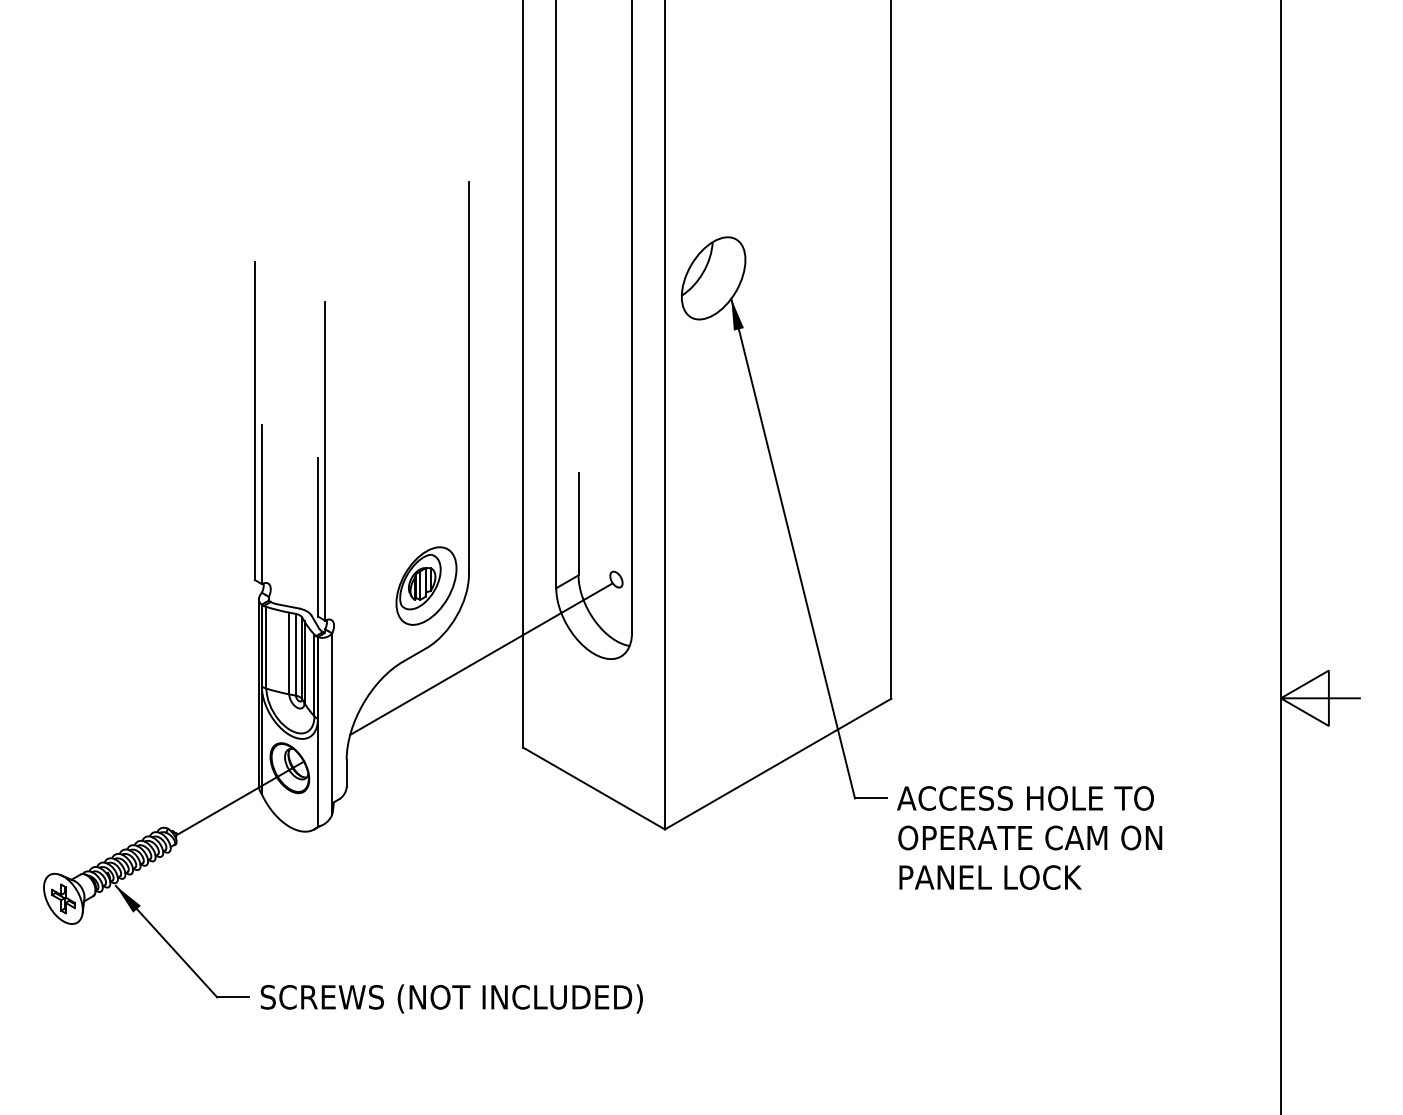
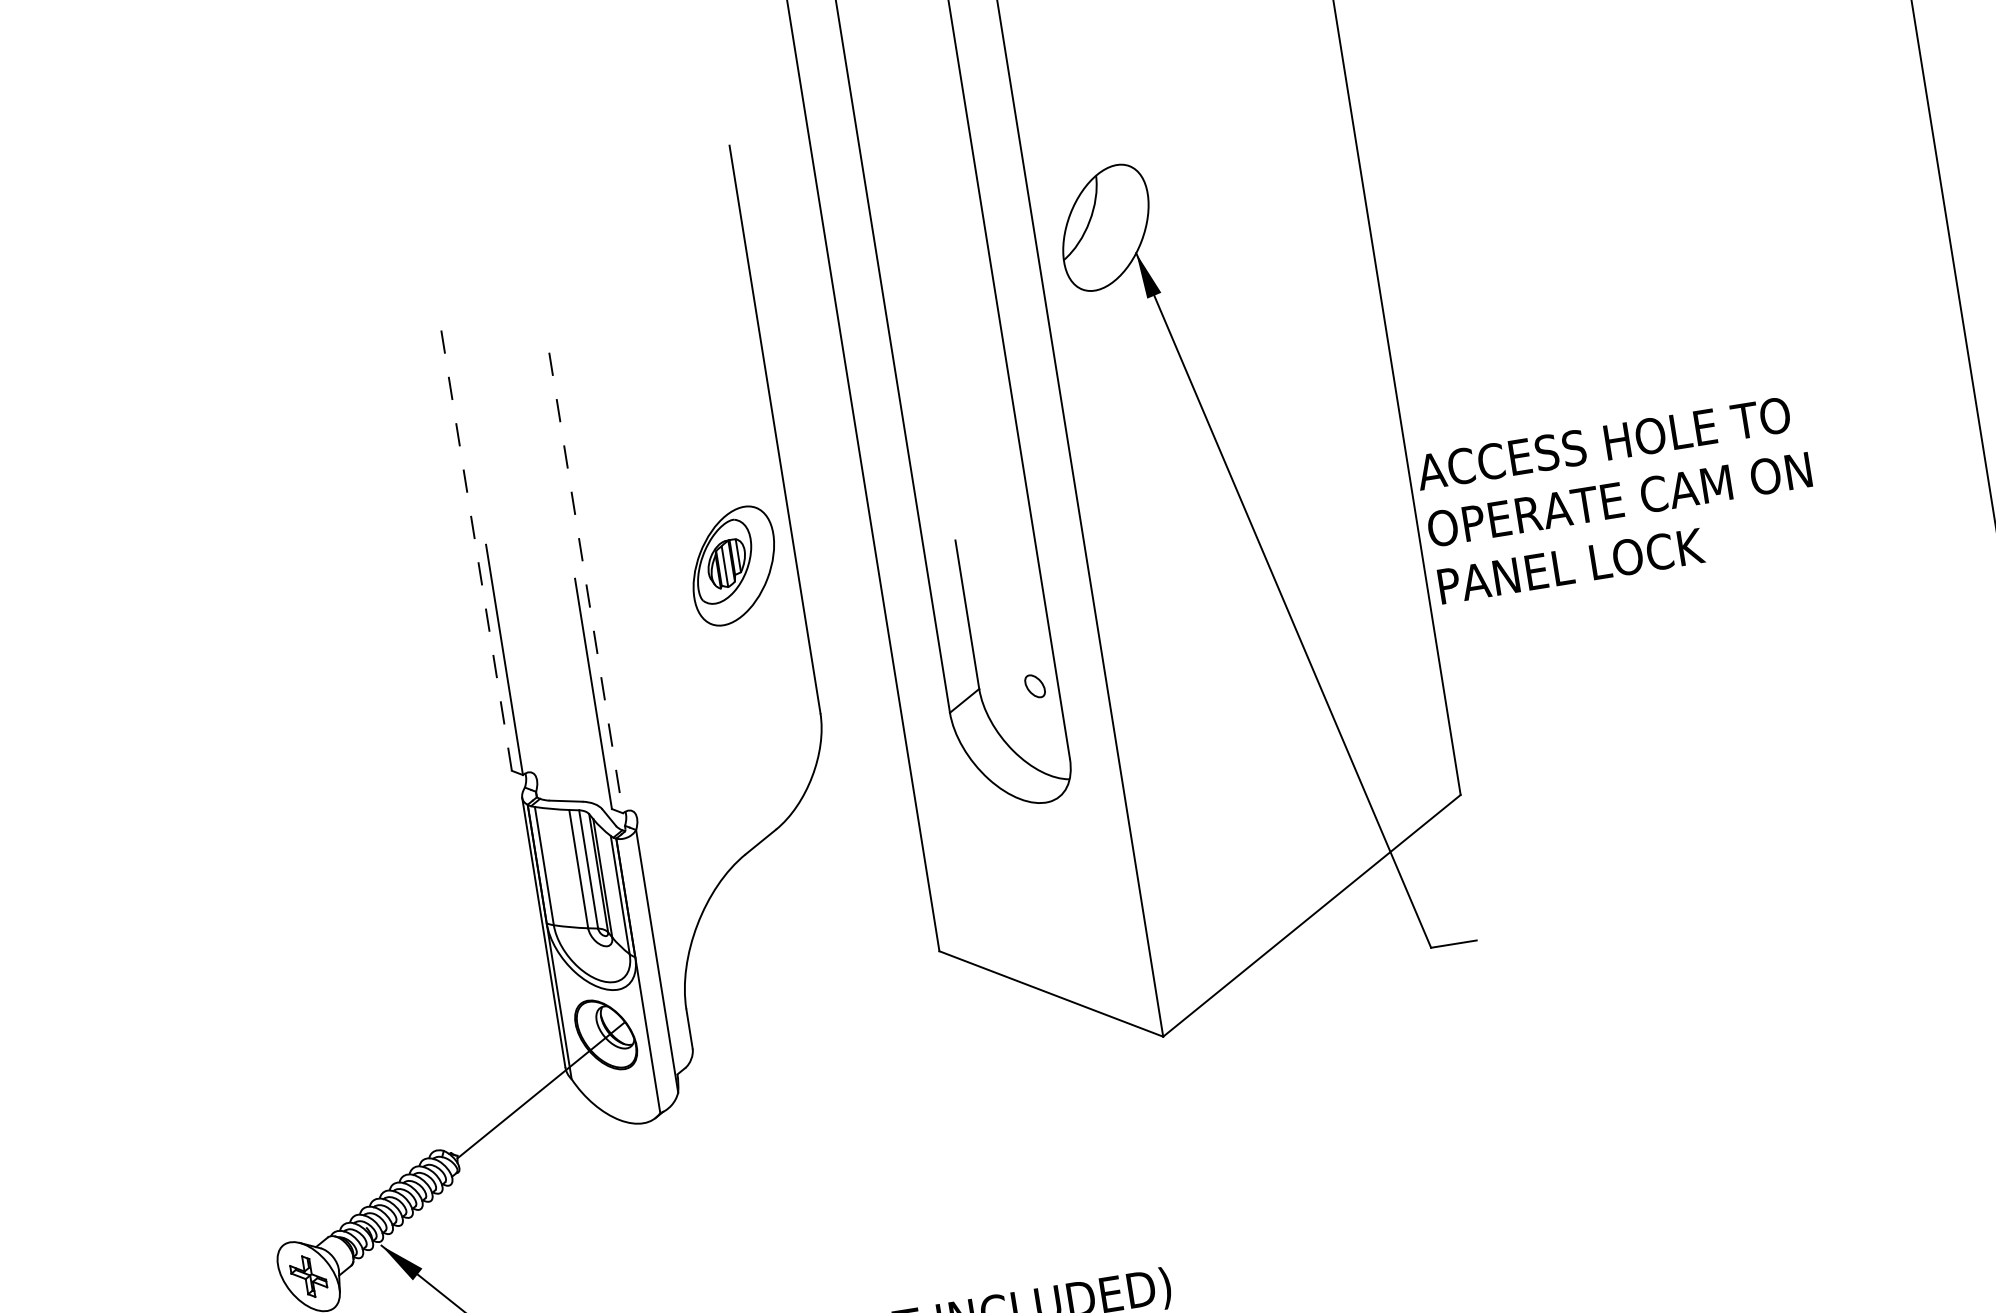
line: (254, 420) -> (474, 539), solid -> dashed
line: (325, 462) -> (586, 584), solid -> dashed
part: (426, 585) -> (733, 565), moved
line: (481, 658) -> (858, 831), removed
text: (1029, 837) -> (1618, 499), moved

